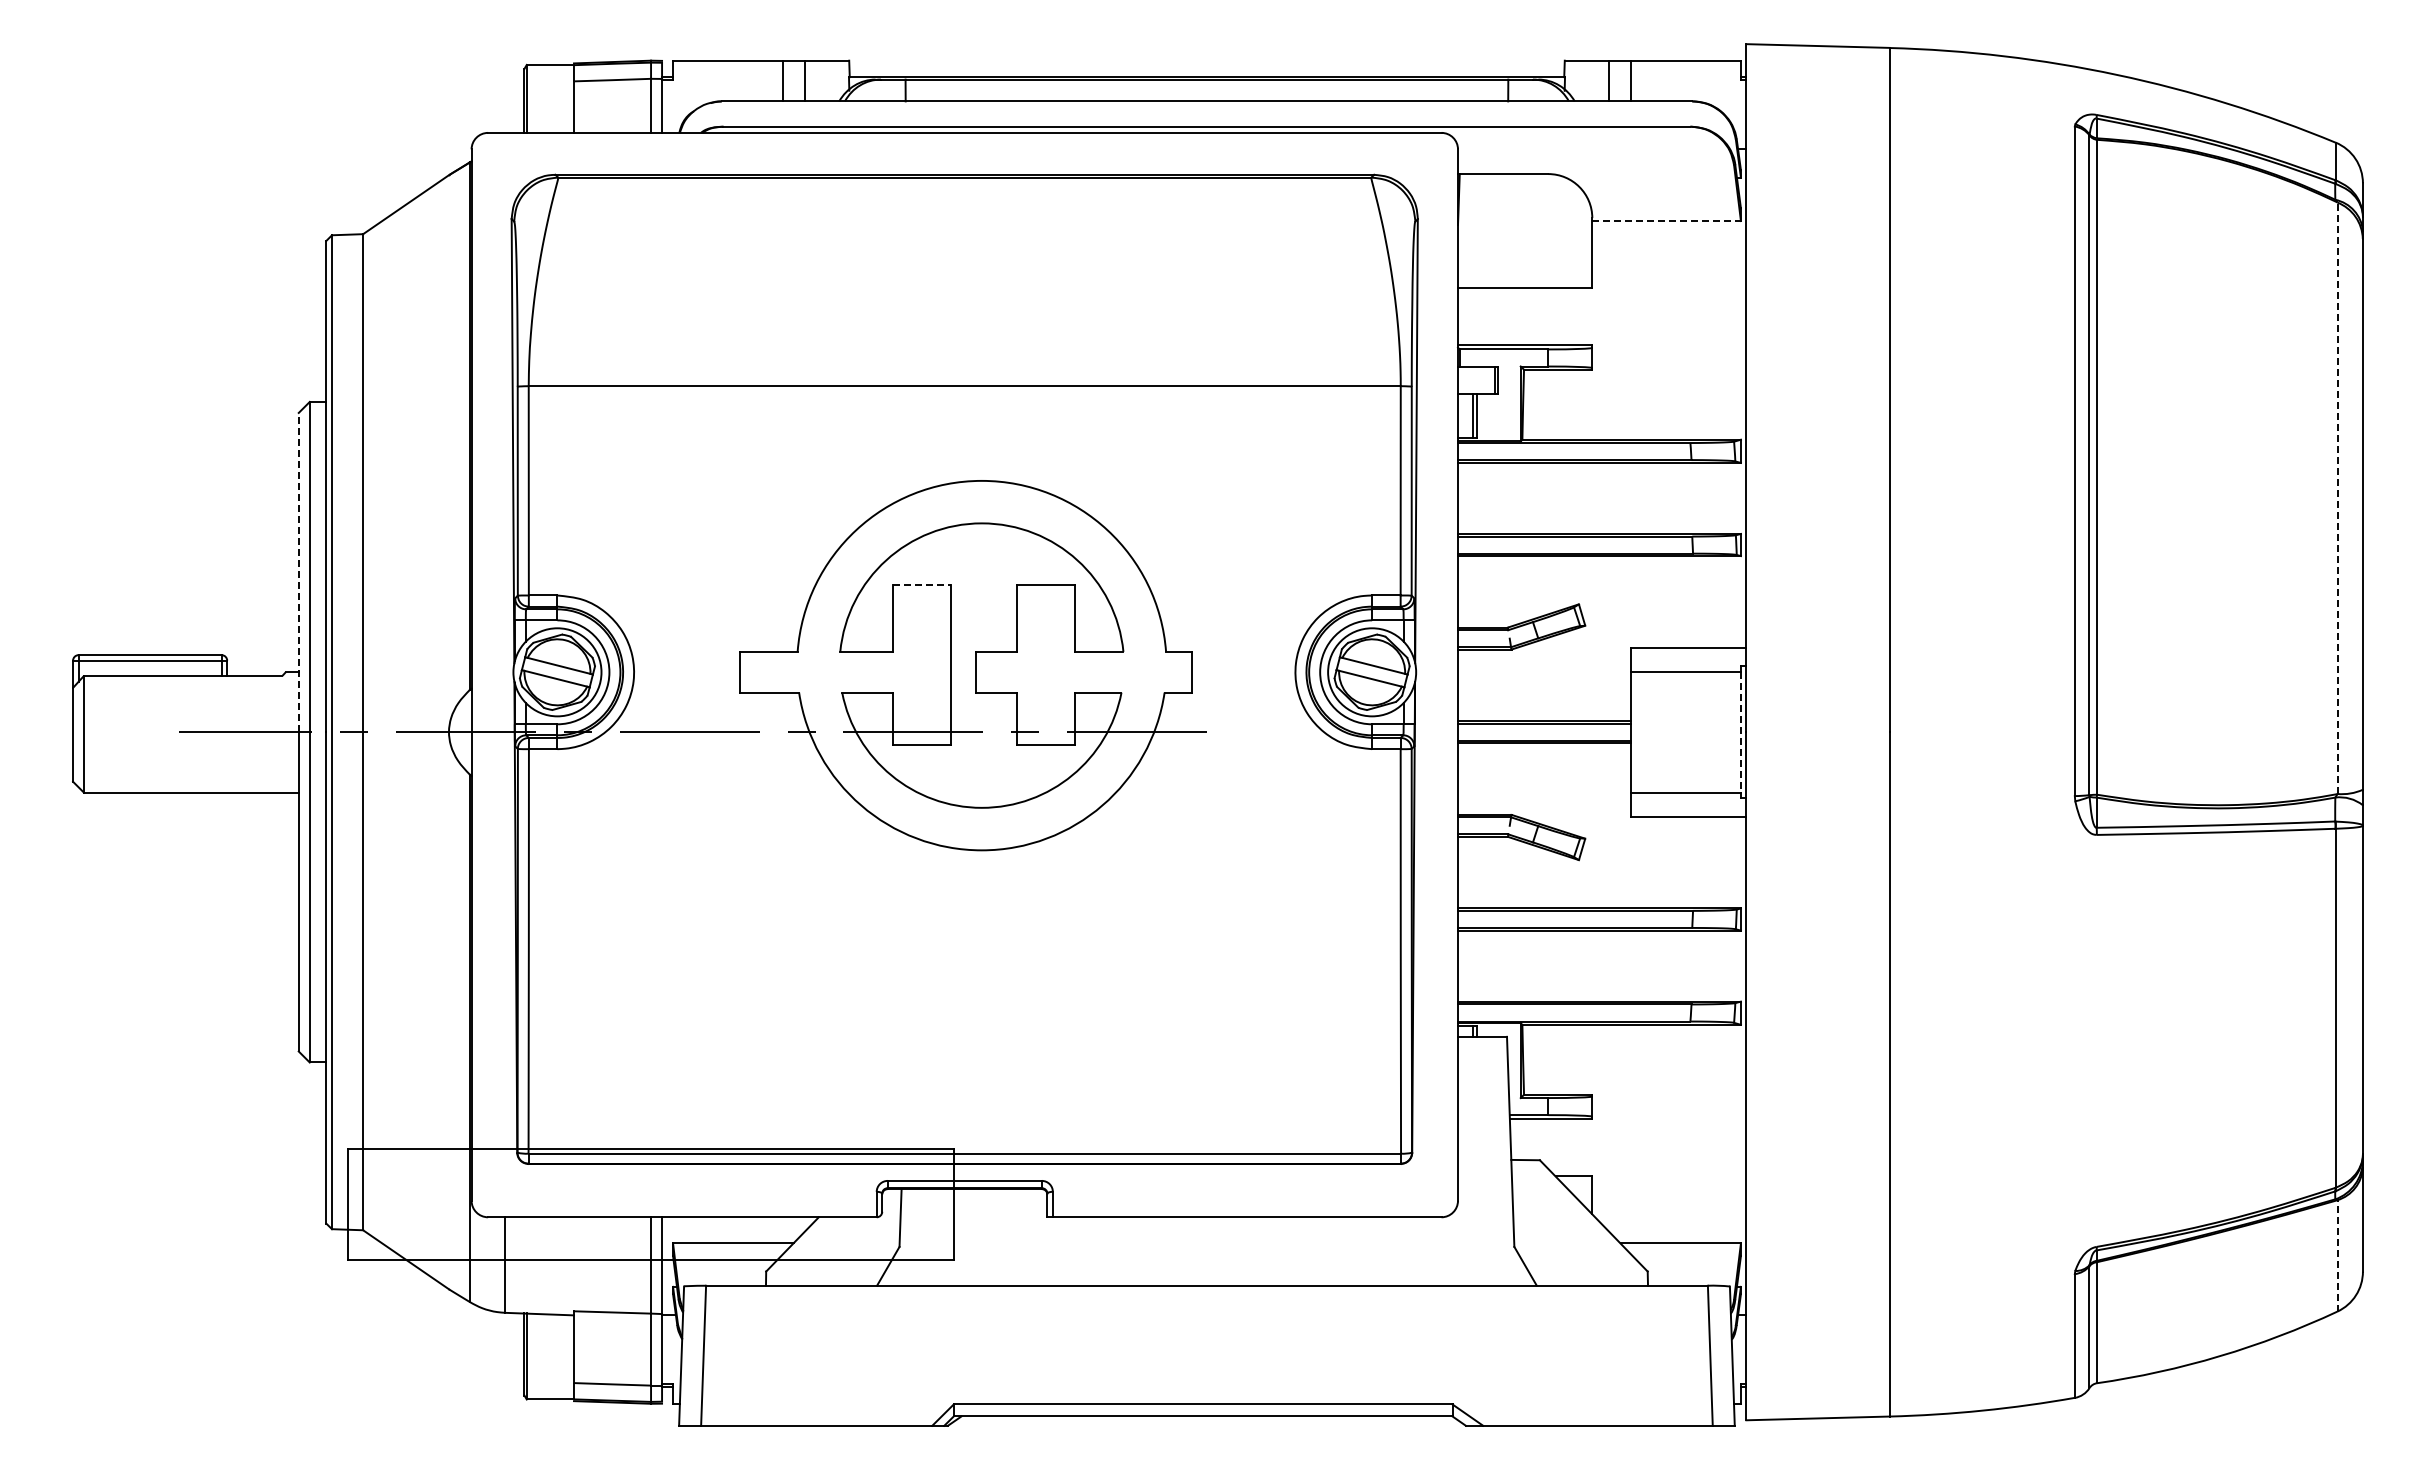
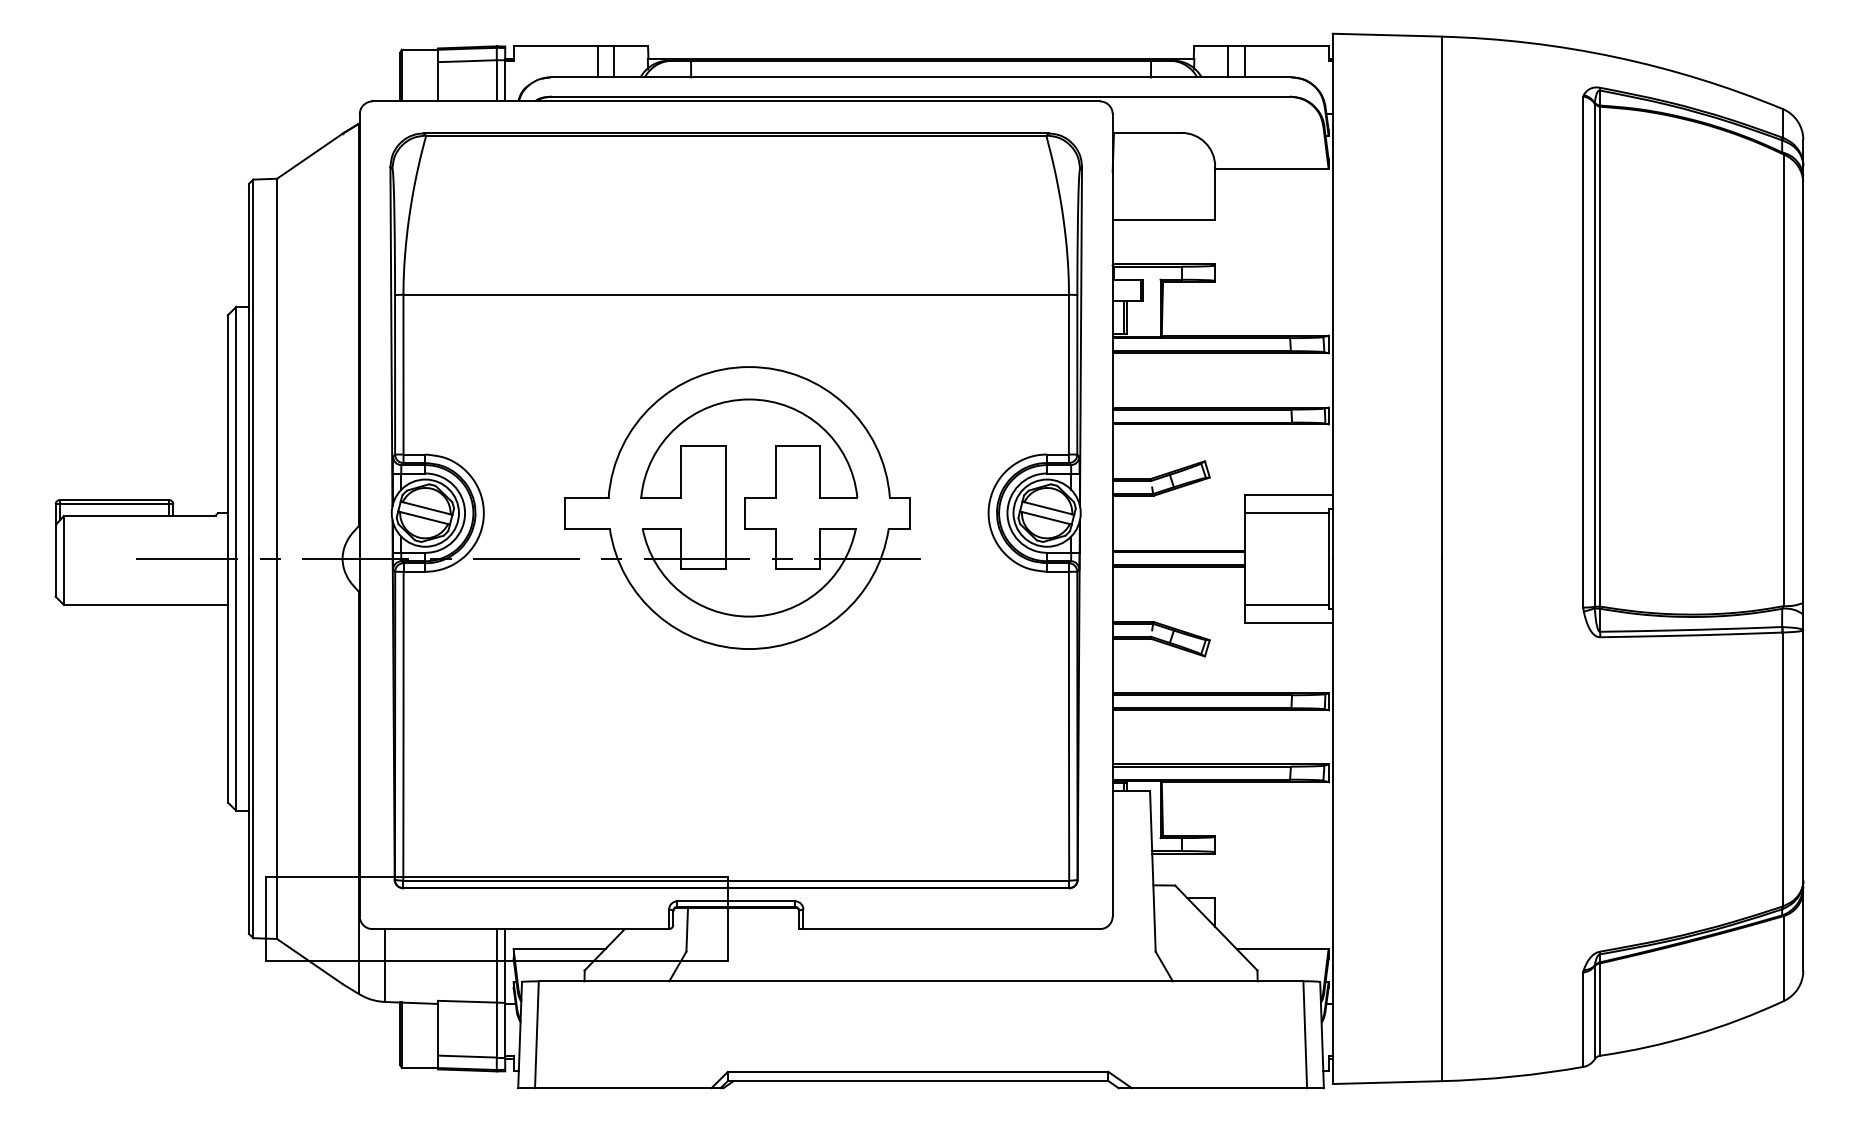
line: (1667, 221) -> (1272, 169), dashed -> solid
line: (2337, 498) -> (1783, 380), dashed -> solid
line: (298, 572) -> (227, 436), dashed -> solid
line: (922, 584) -> (703, 446), dashed -> solid
line: (1740, 732) -> (1328, 559), dashed -> solid
line: (2337, 1255) -> (1783, 958), dashed -> solid

